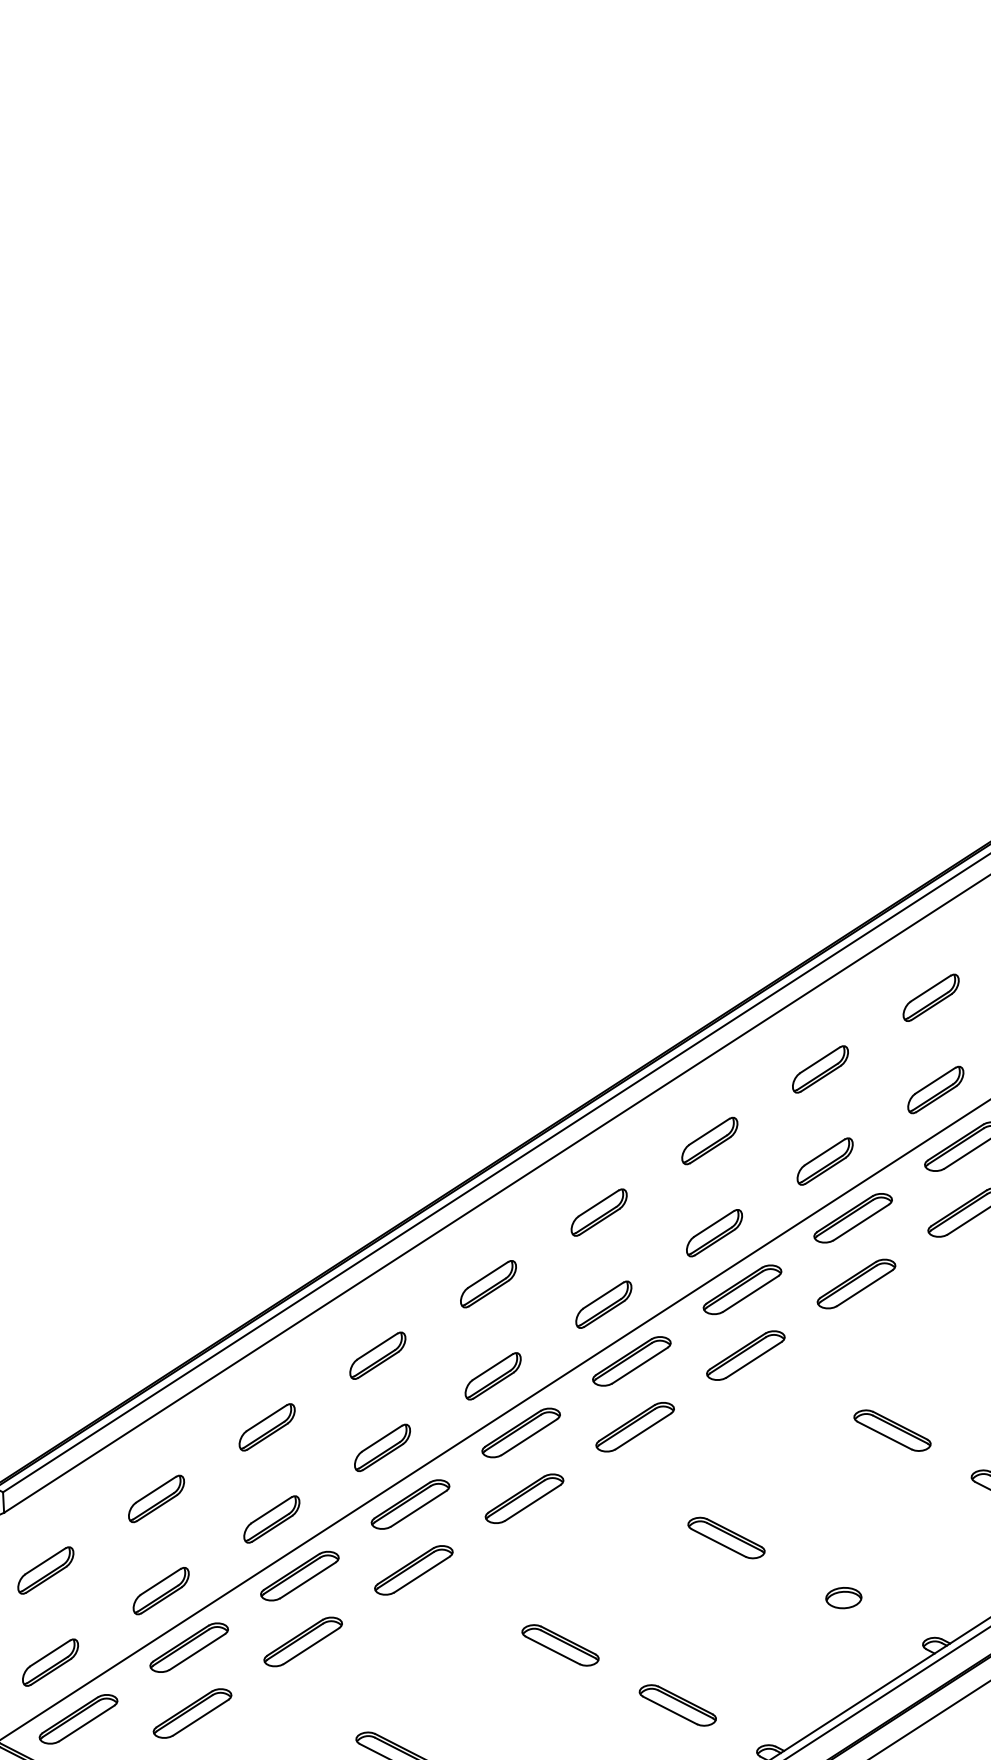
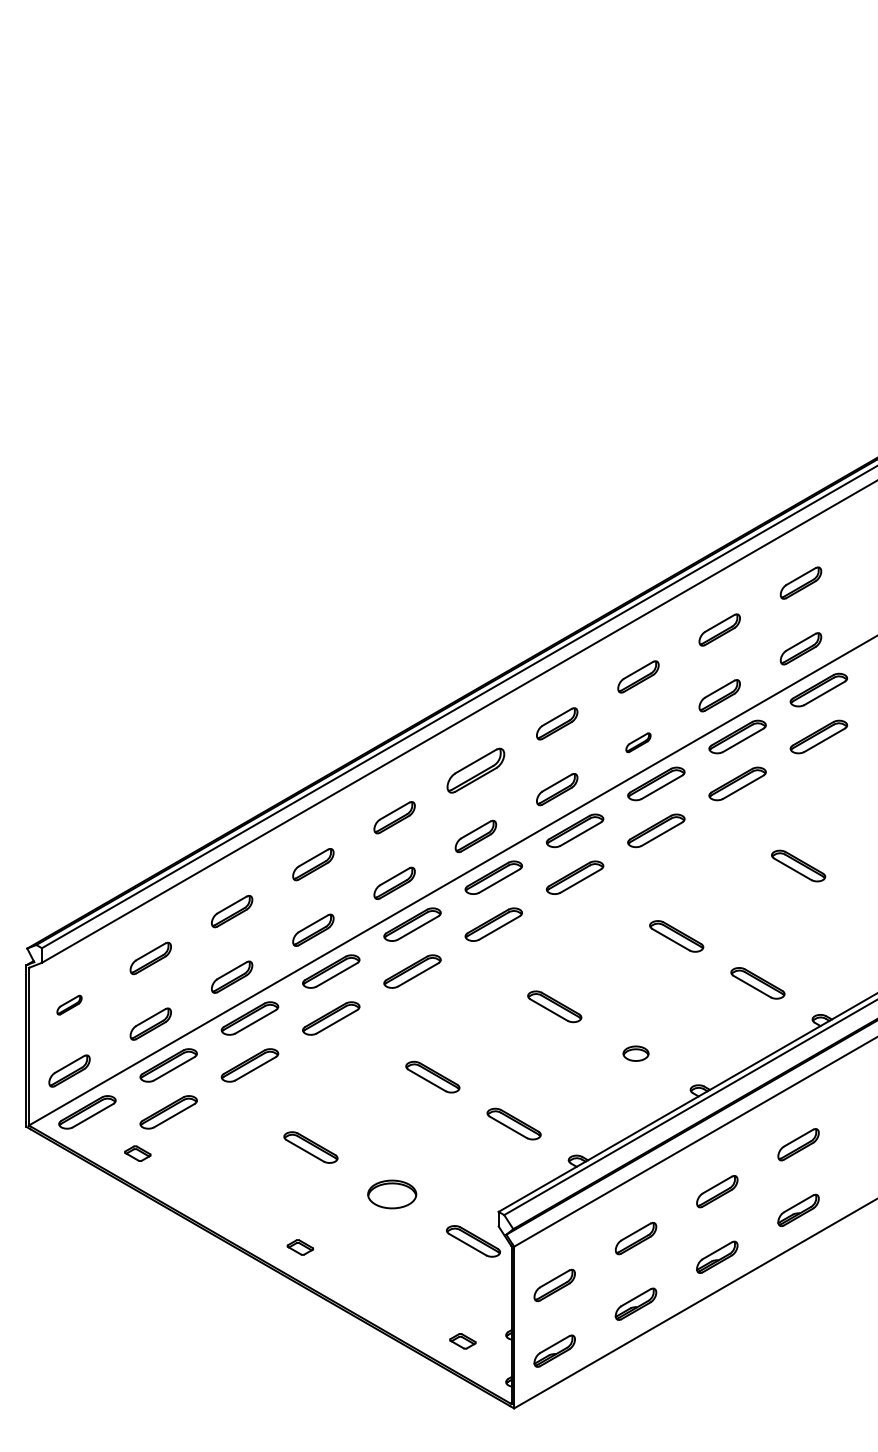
part: (825, 1161) -> (638, 742), size x0.6
part: (598, 1212) -> (475, 770), size x1.4
part: (45, 1569) -> (69, 1004), size x0.6

